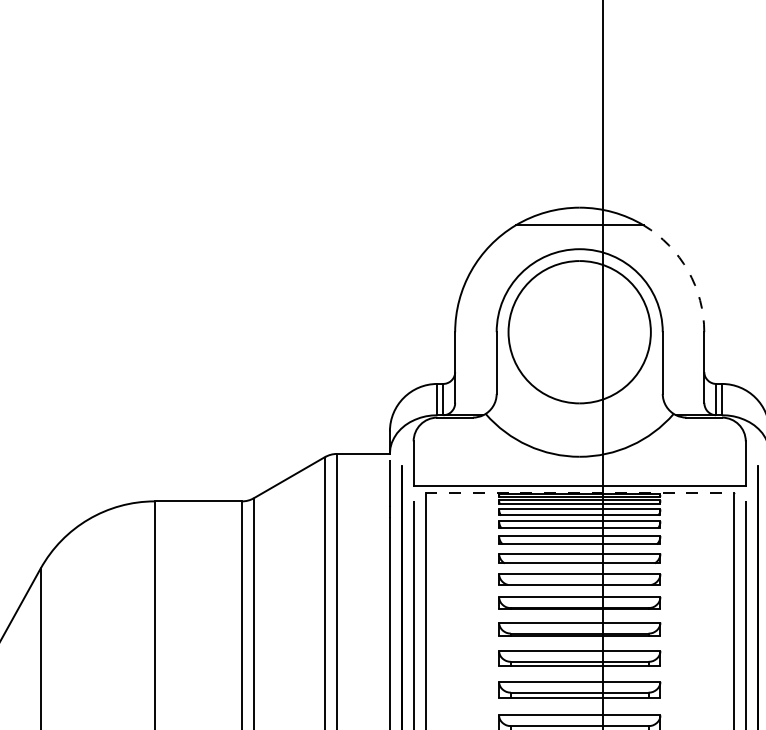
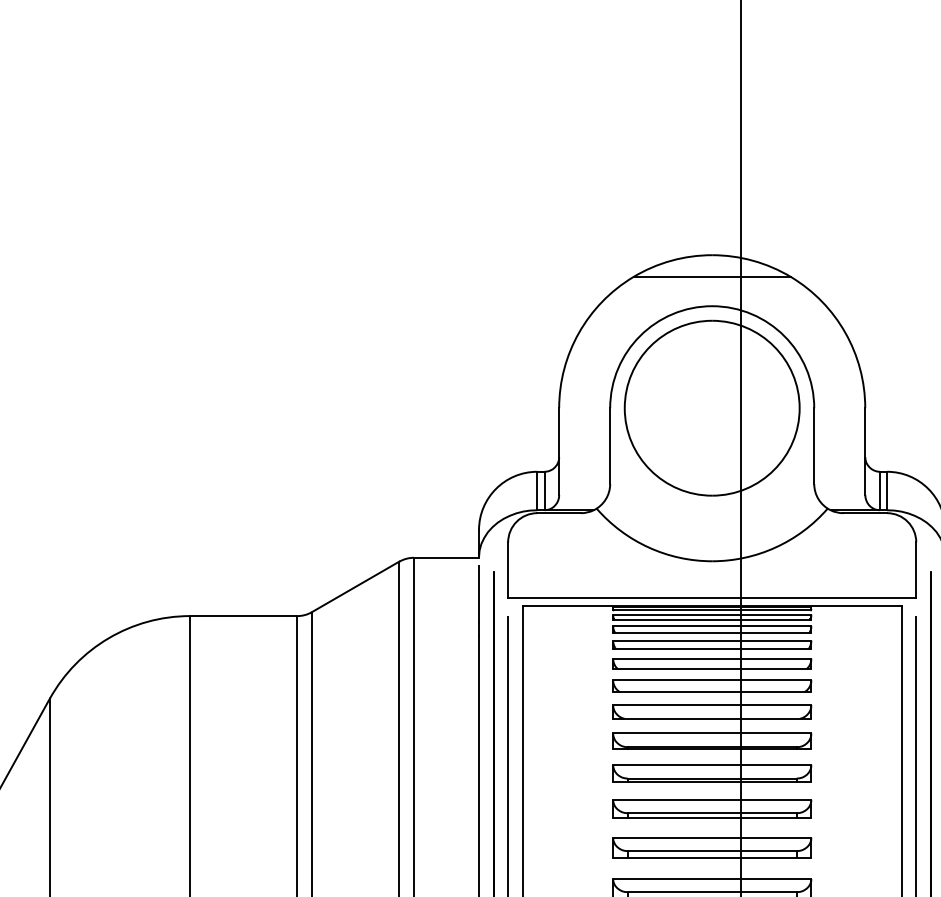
arc: (688, 270) -> (845, 332), dashed -> solid
line: (580, 492) -> (713, 605), dashed -> solid

